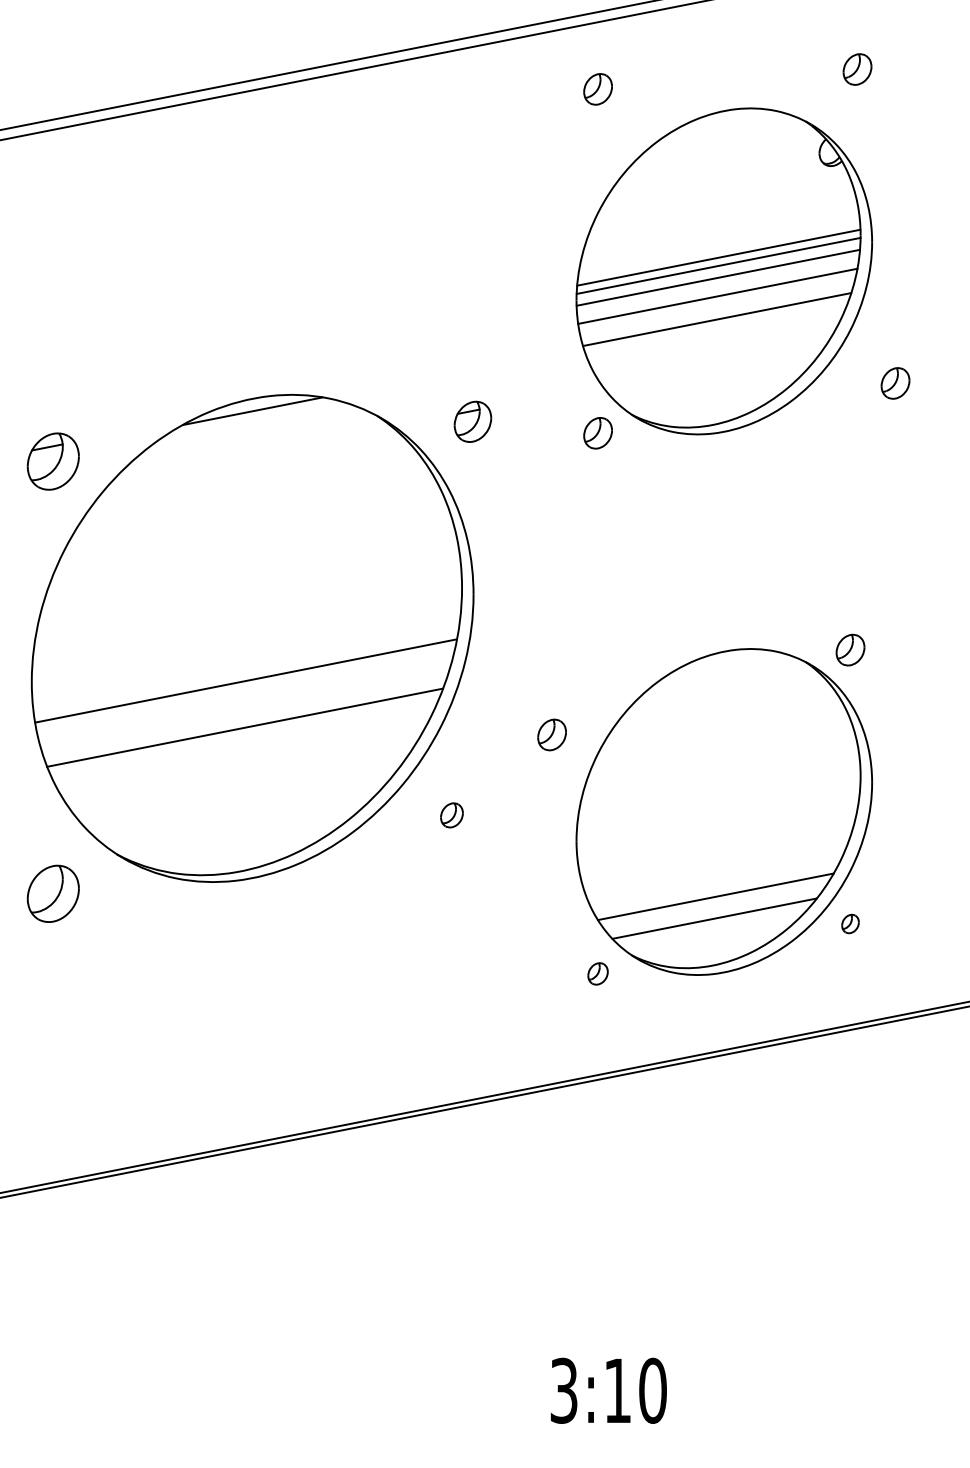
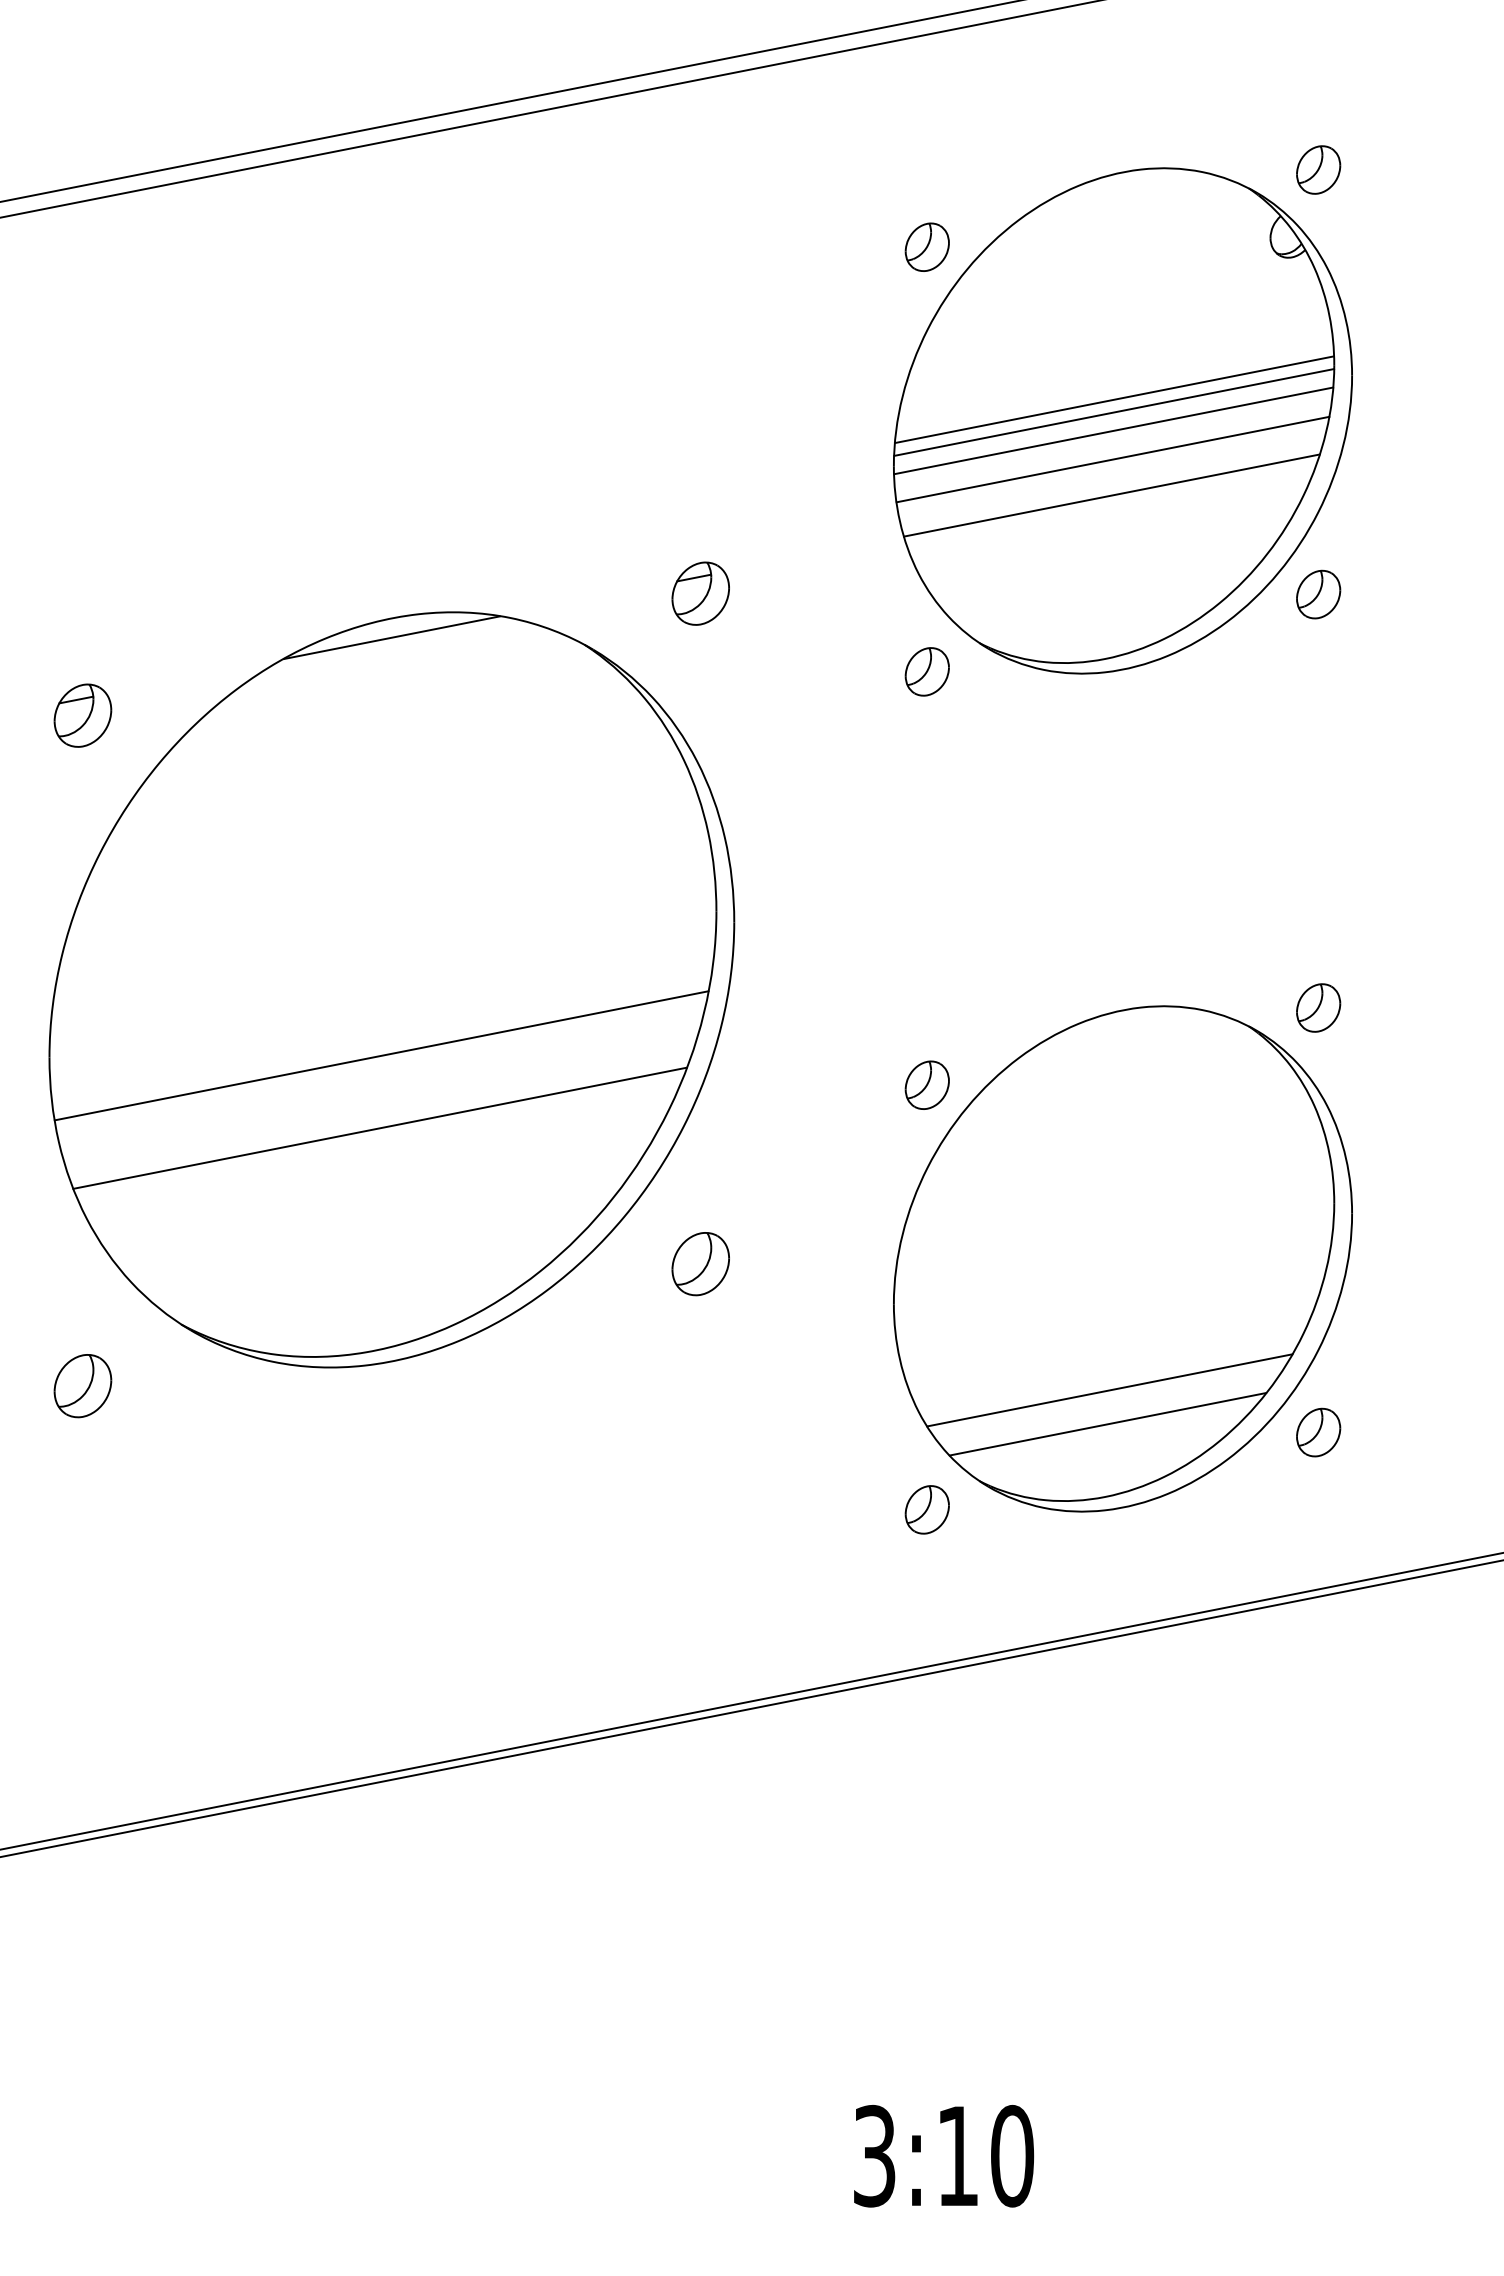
part: (857, 69) -> (1318, 169), moved
part: (597, 89) -> (926, 247), moved
part: (895, 383) -> (1318, 594), moved
part: (472, 421) -> (700, 593), moved
part: (53, 461) -> (83, 715), size x0.71
part: (551, 734) -> (926, 1084), moved
part: (451, 815) -> (700, 1264), size x1.67
part: (53, 894) -> (83, 1386), size x0.71
part: (850, 923) -> (1318, 1431), size x1.67
part: (597, 973) -> (926, 1509), size x1.43

